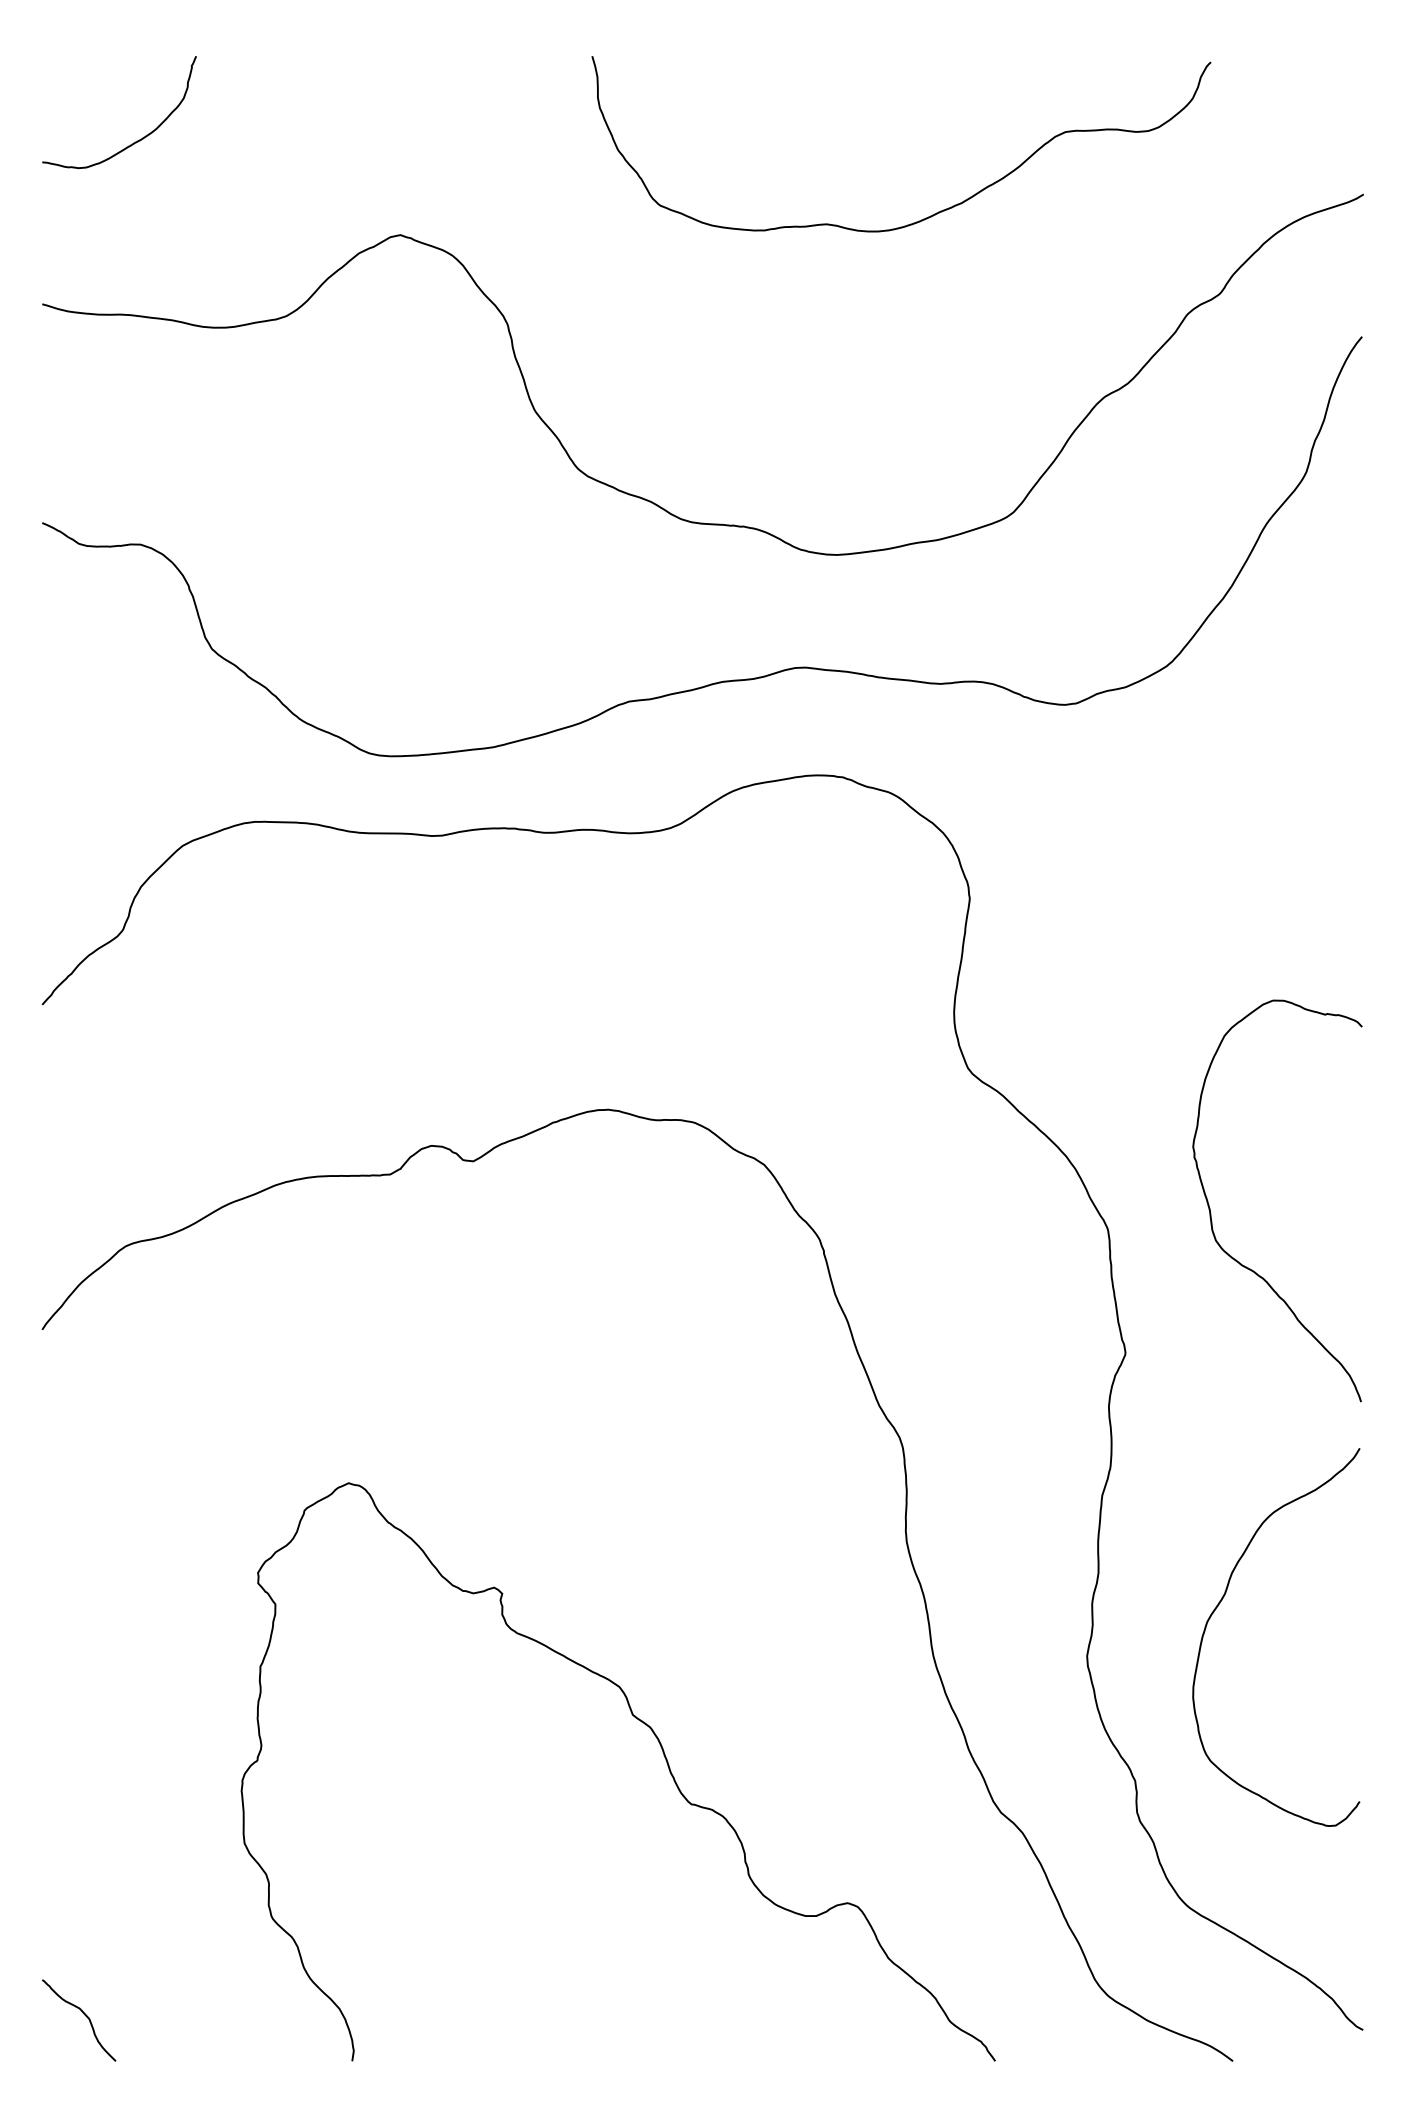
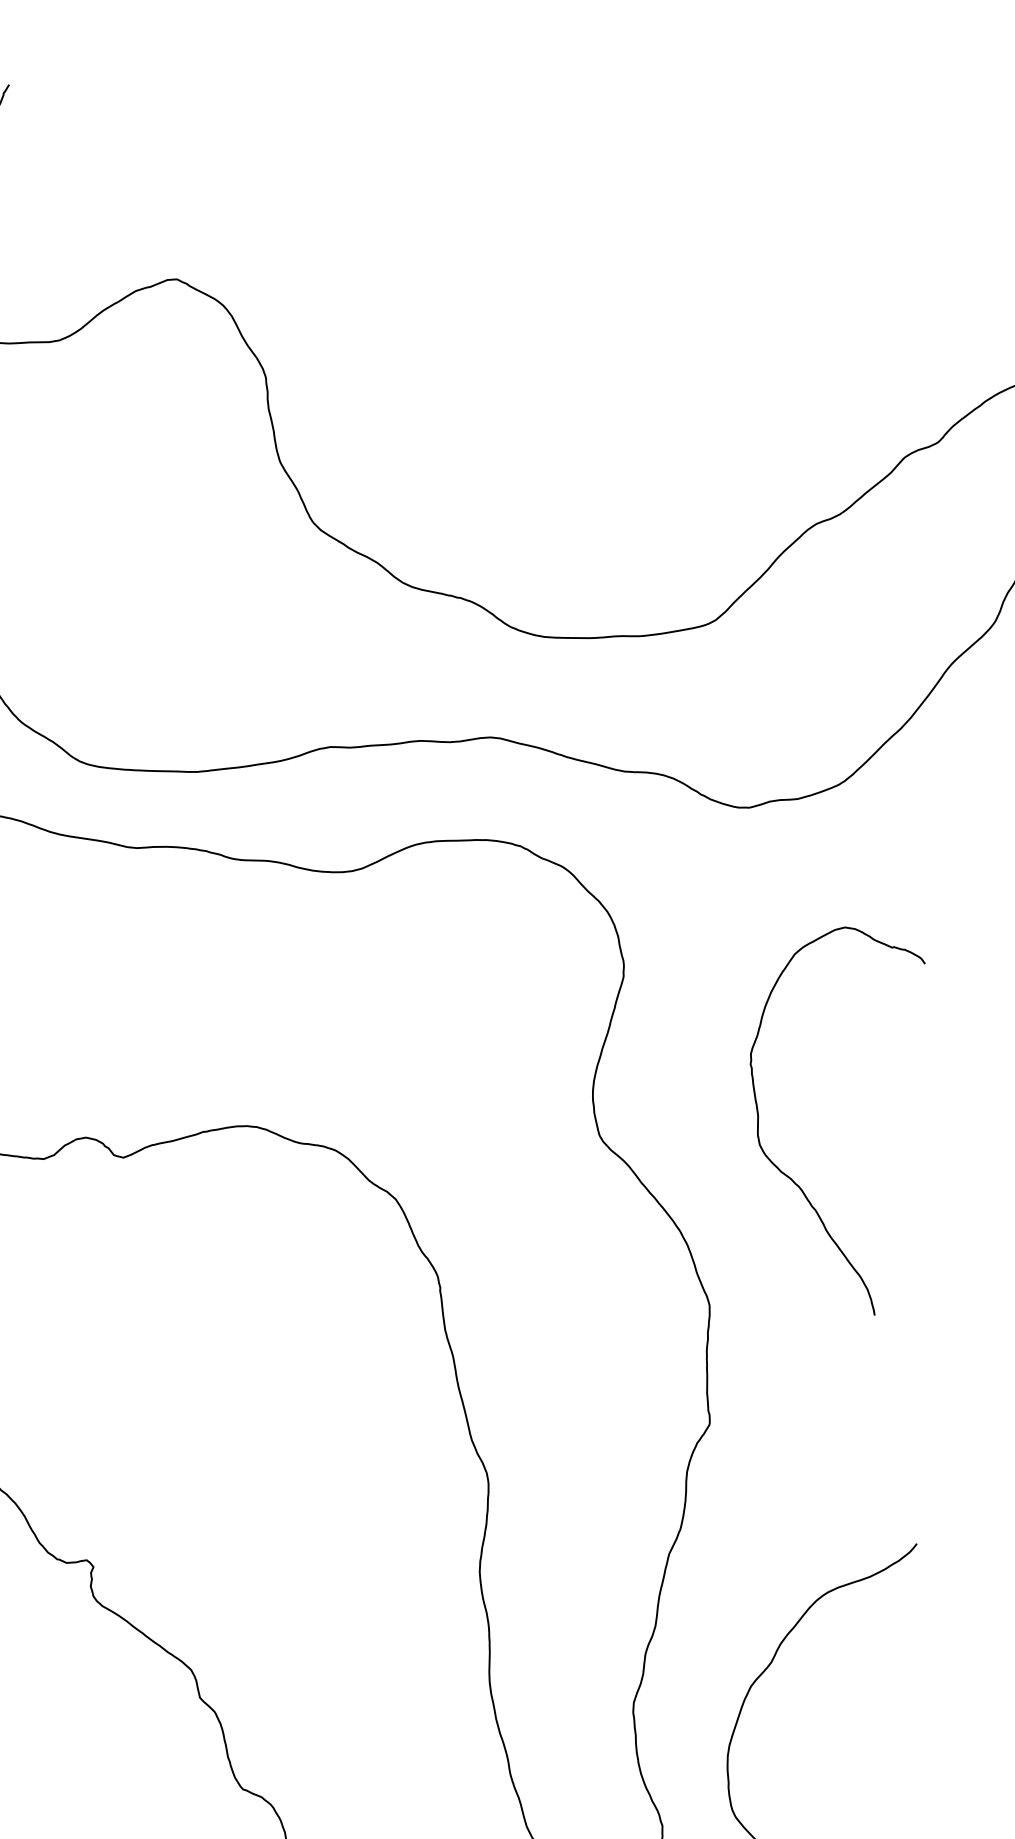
curve: (936, 212) -> (682, 328), removed
curve: (1211, 1213) -> (759, 1119), moved

